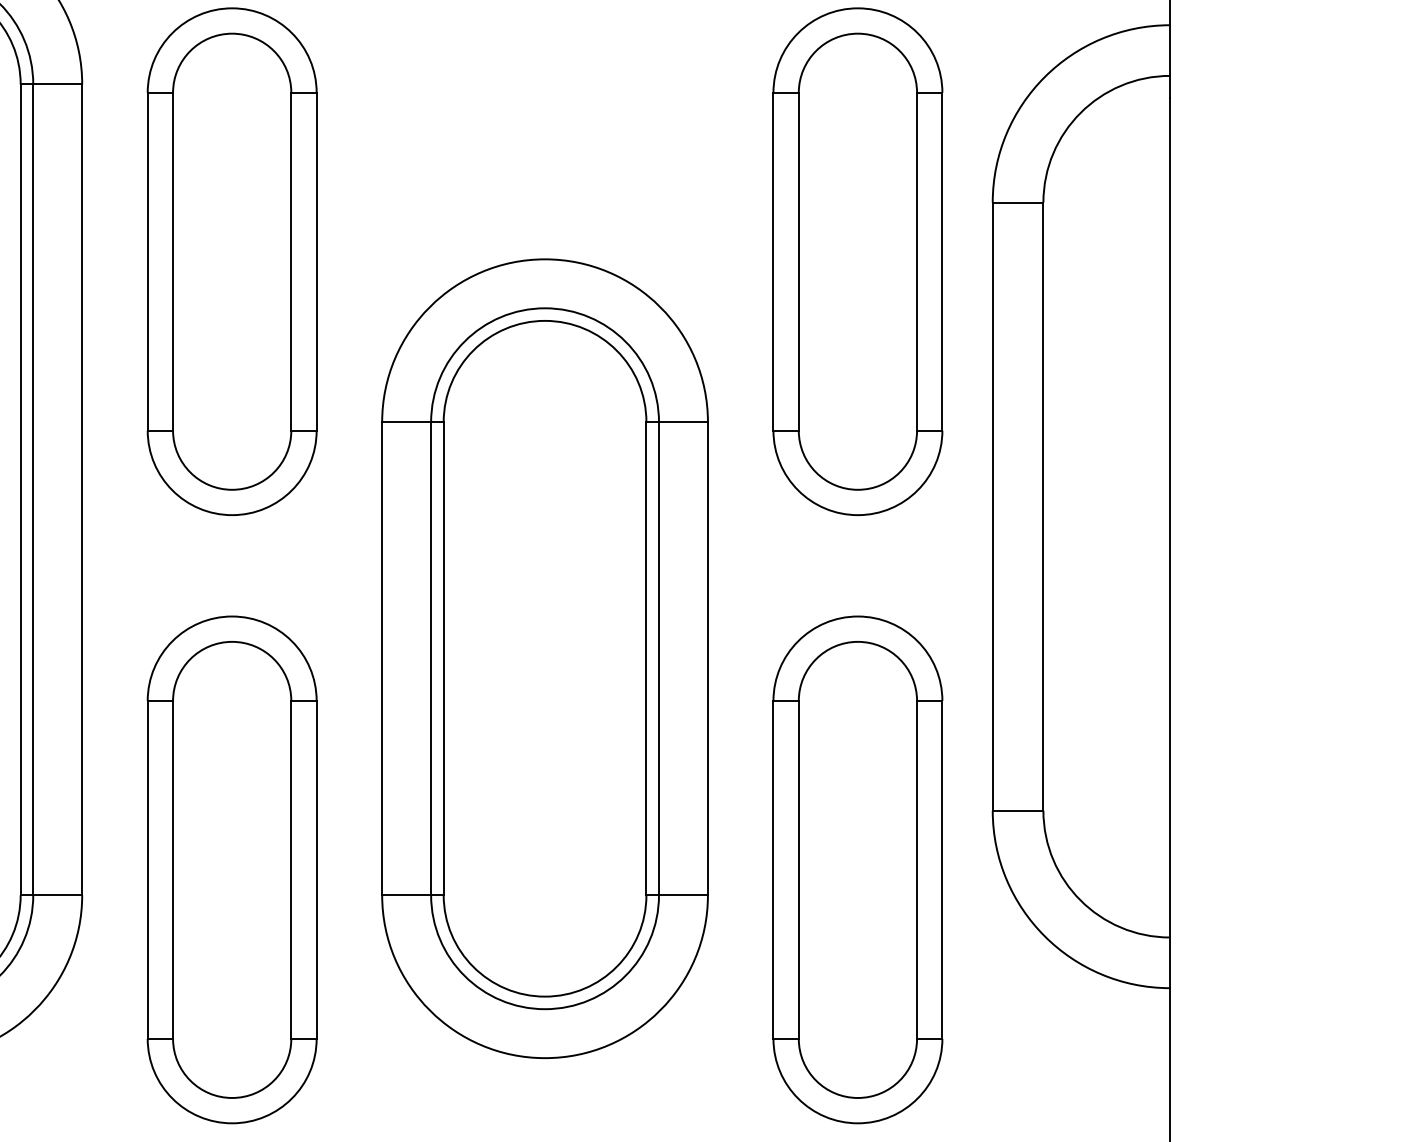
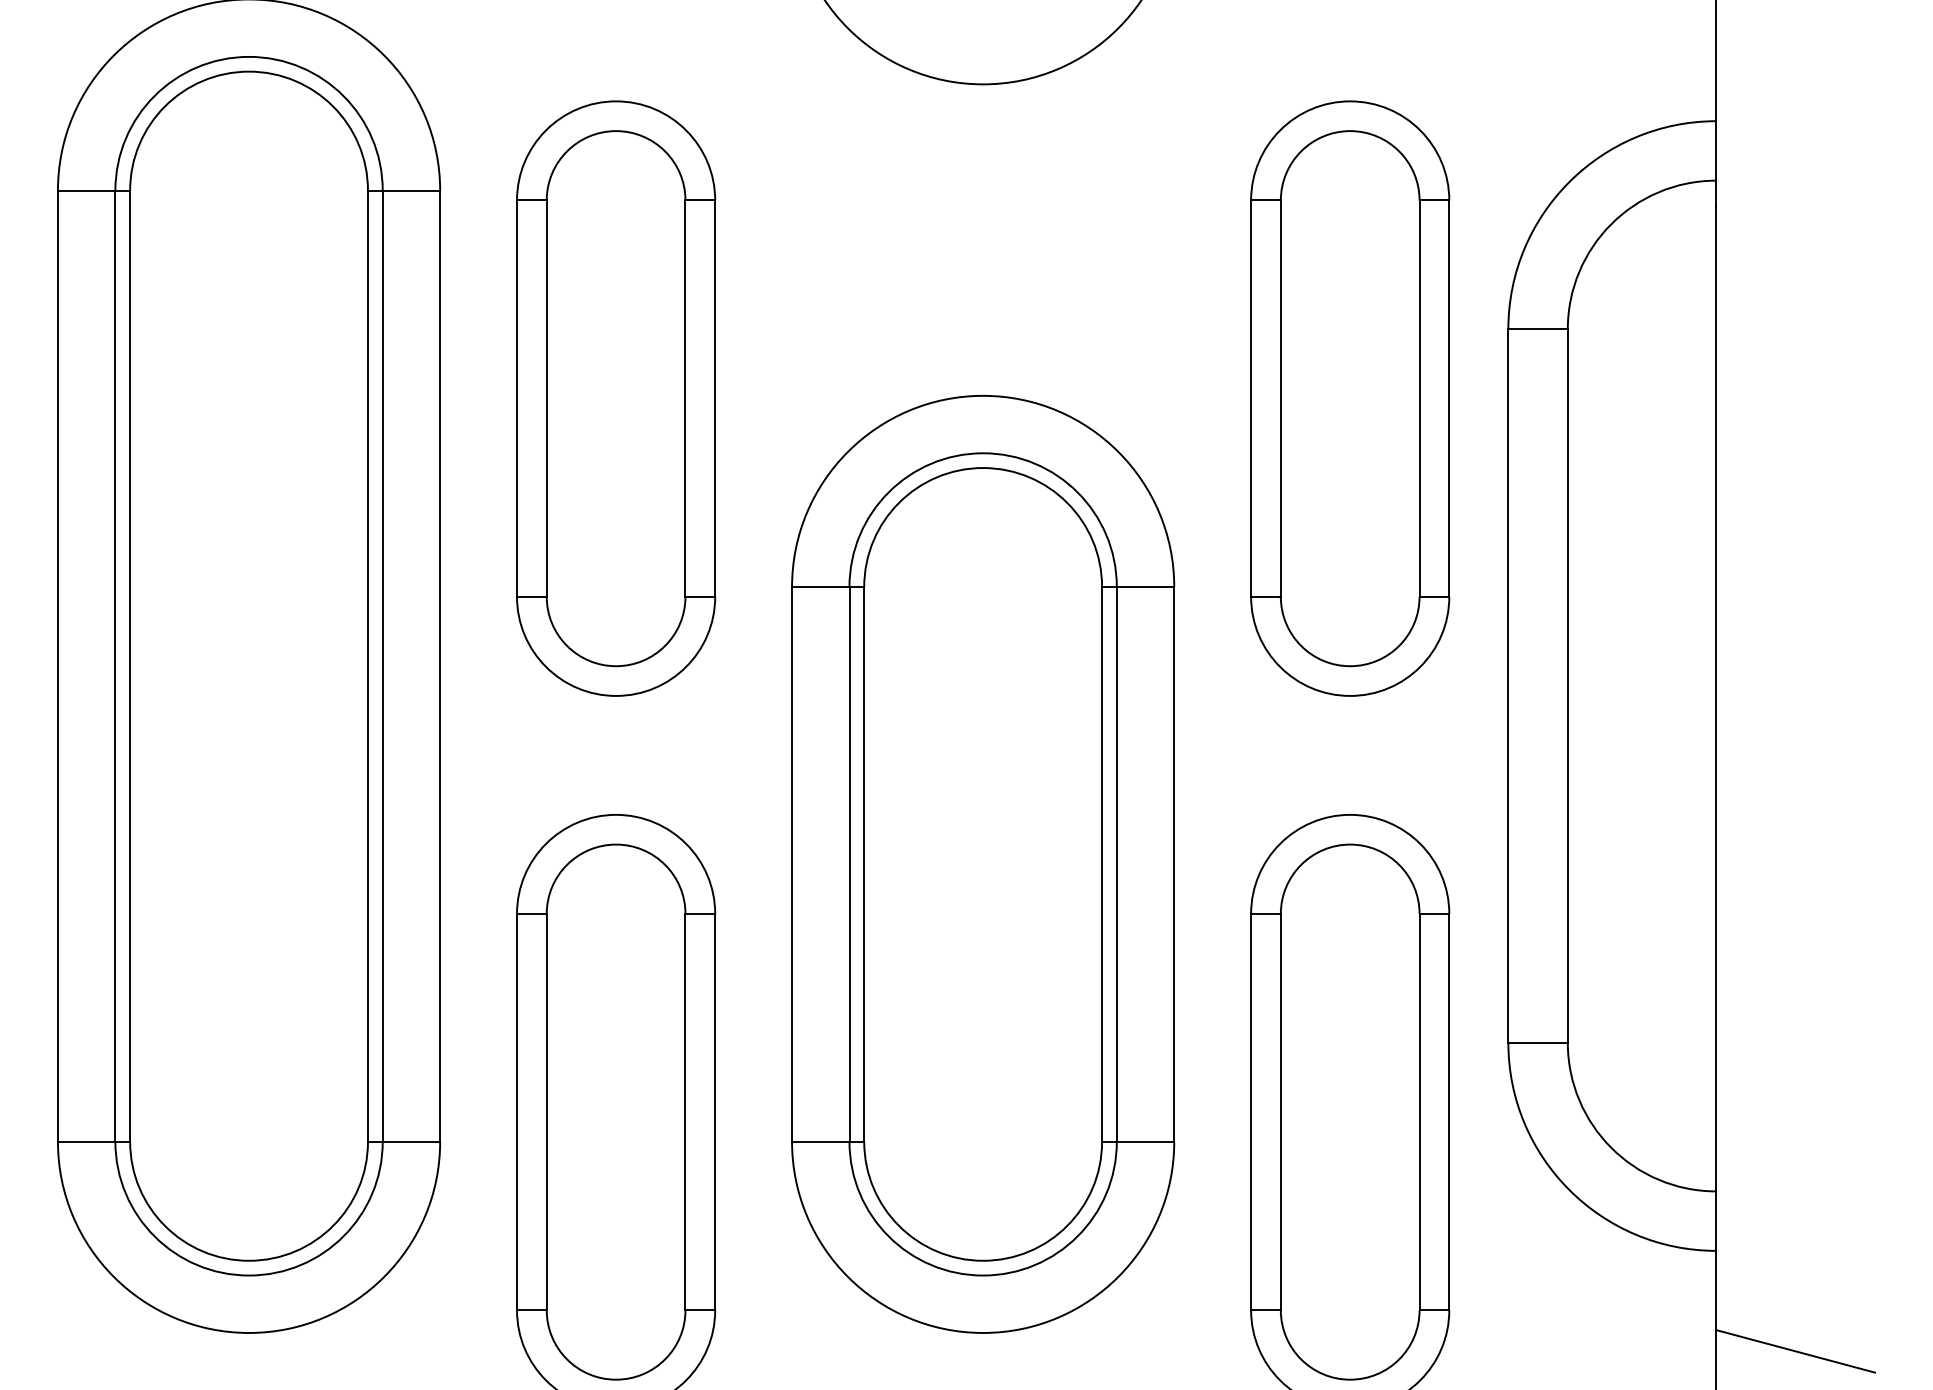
line: (1237, 1073) -> (1795, 1351), added

